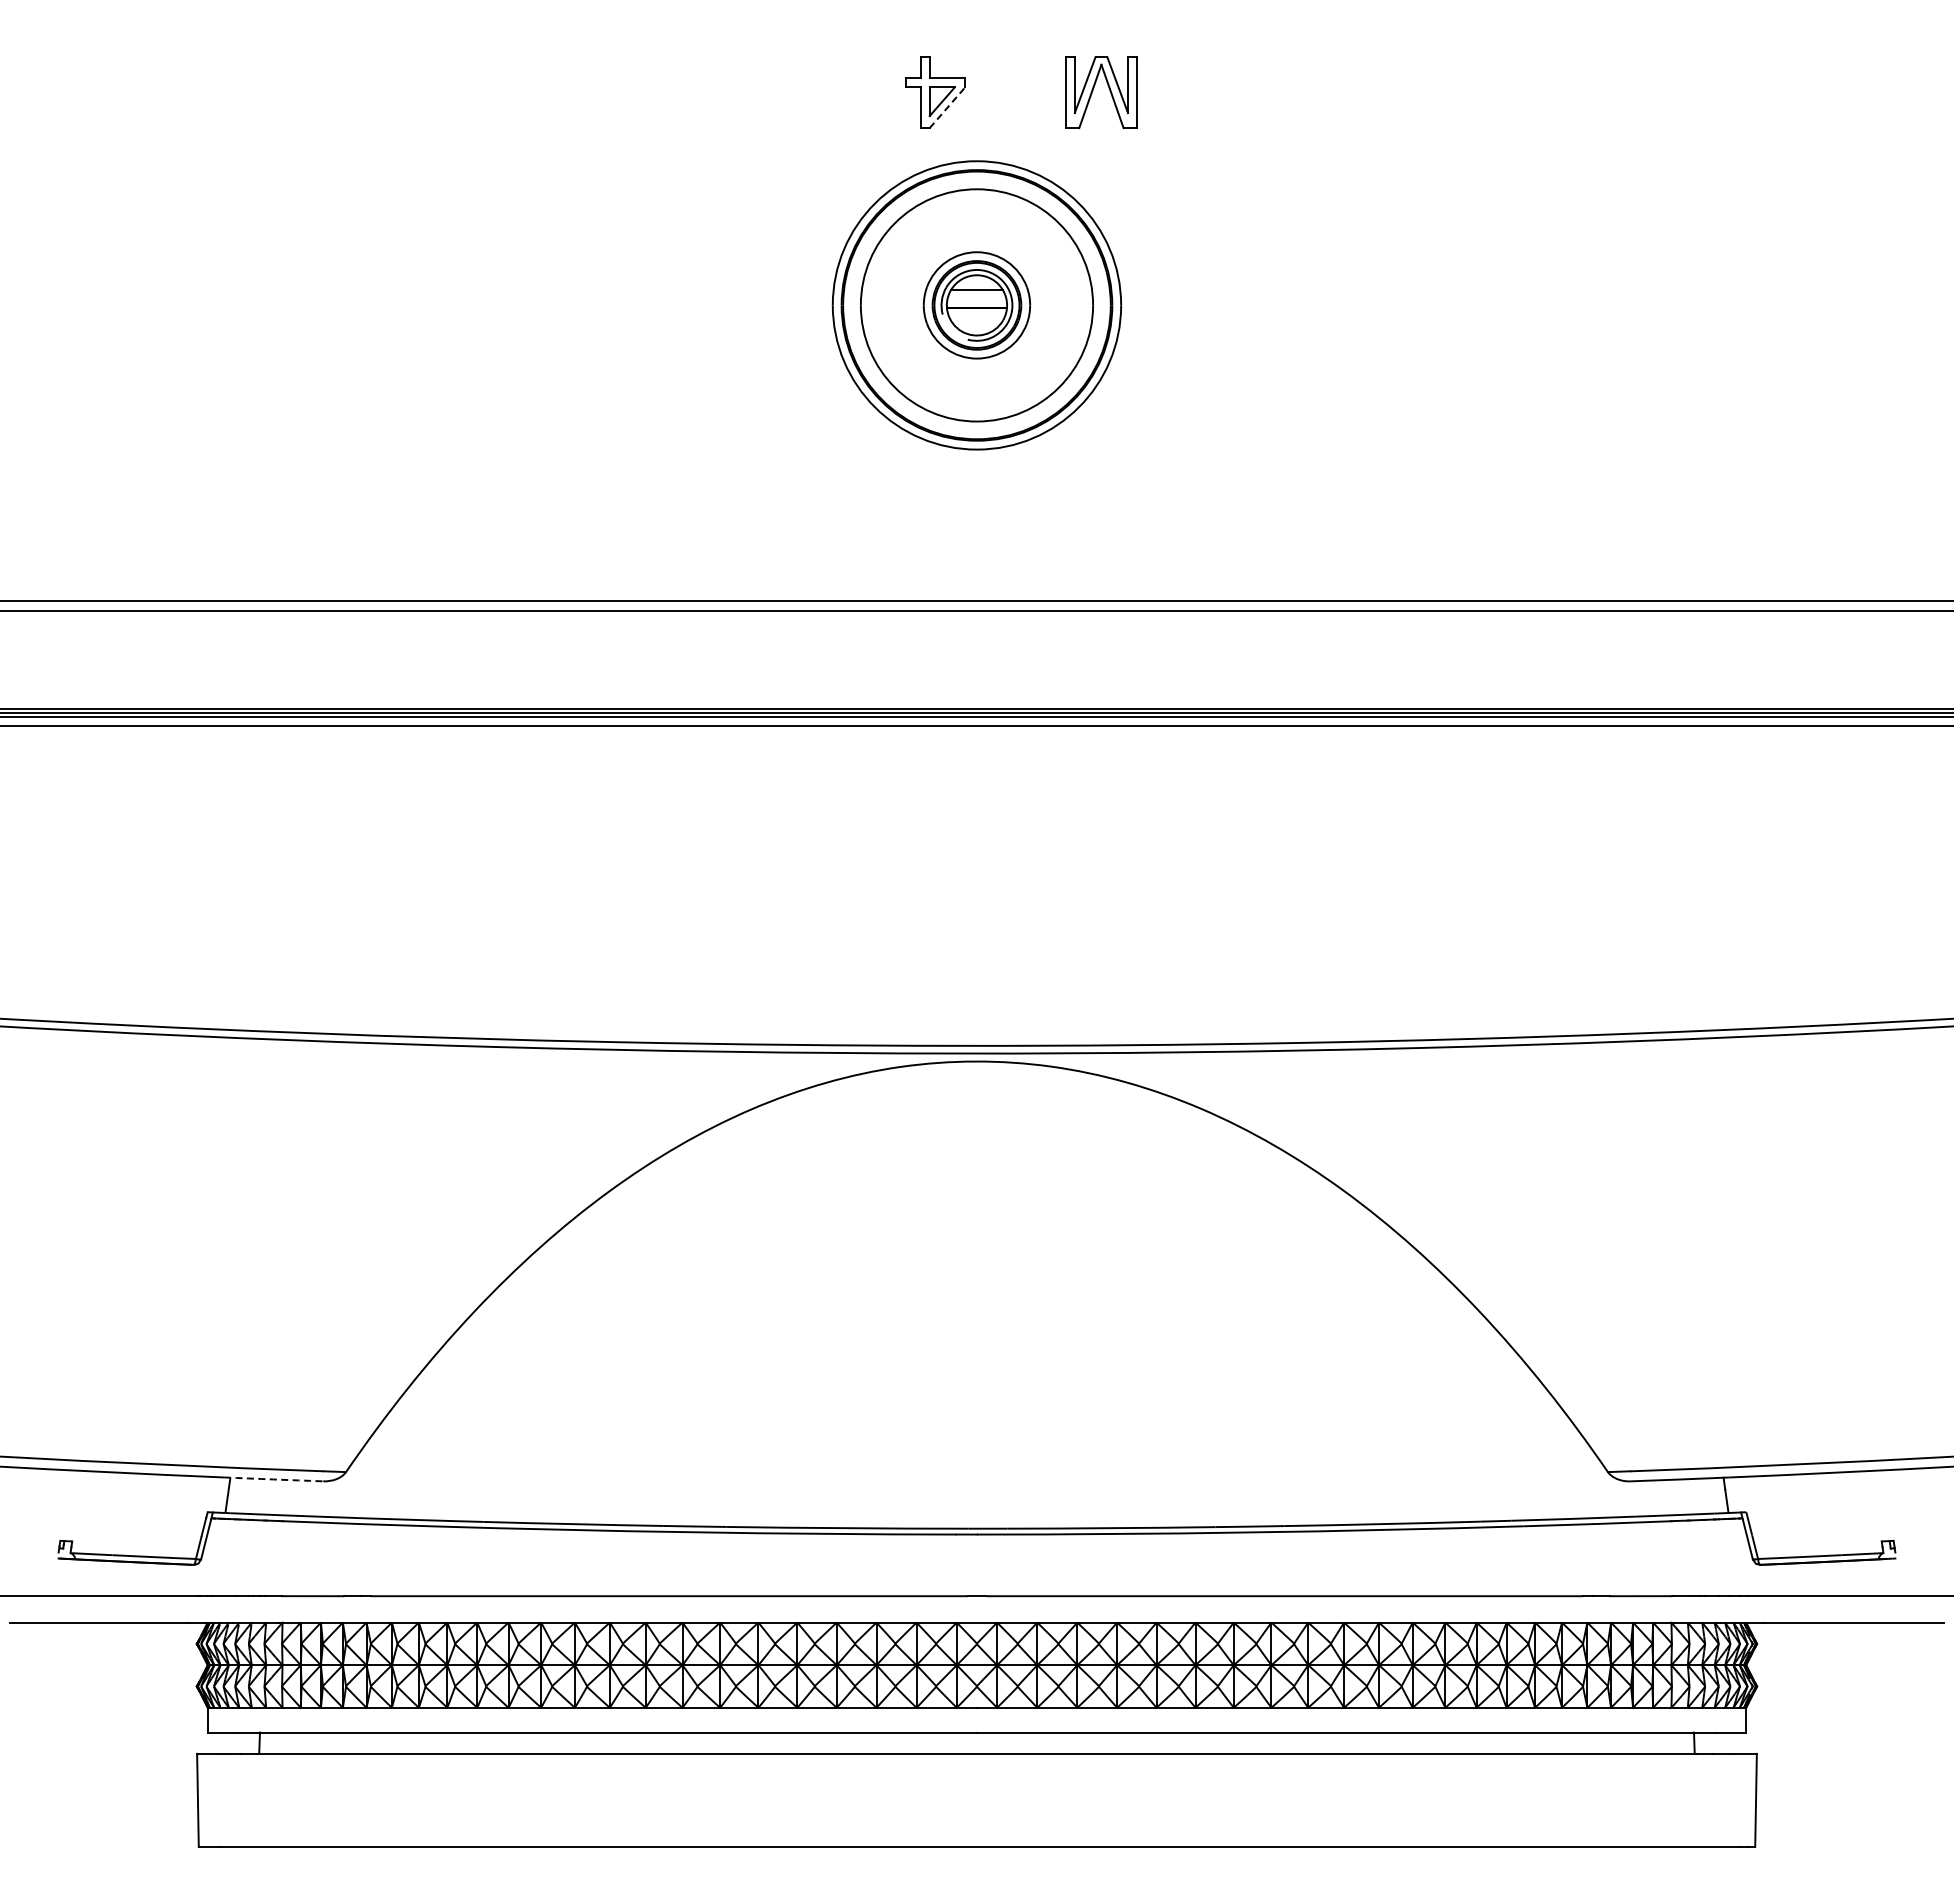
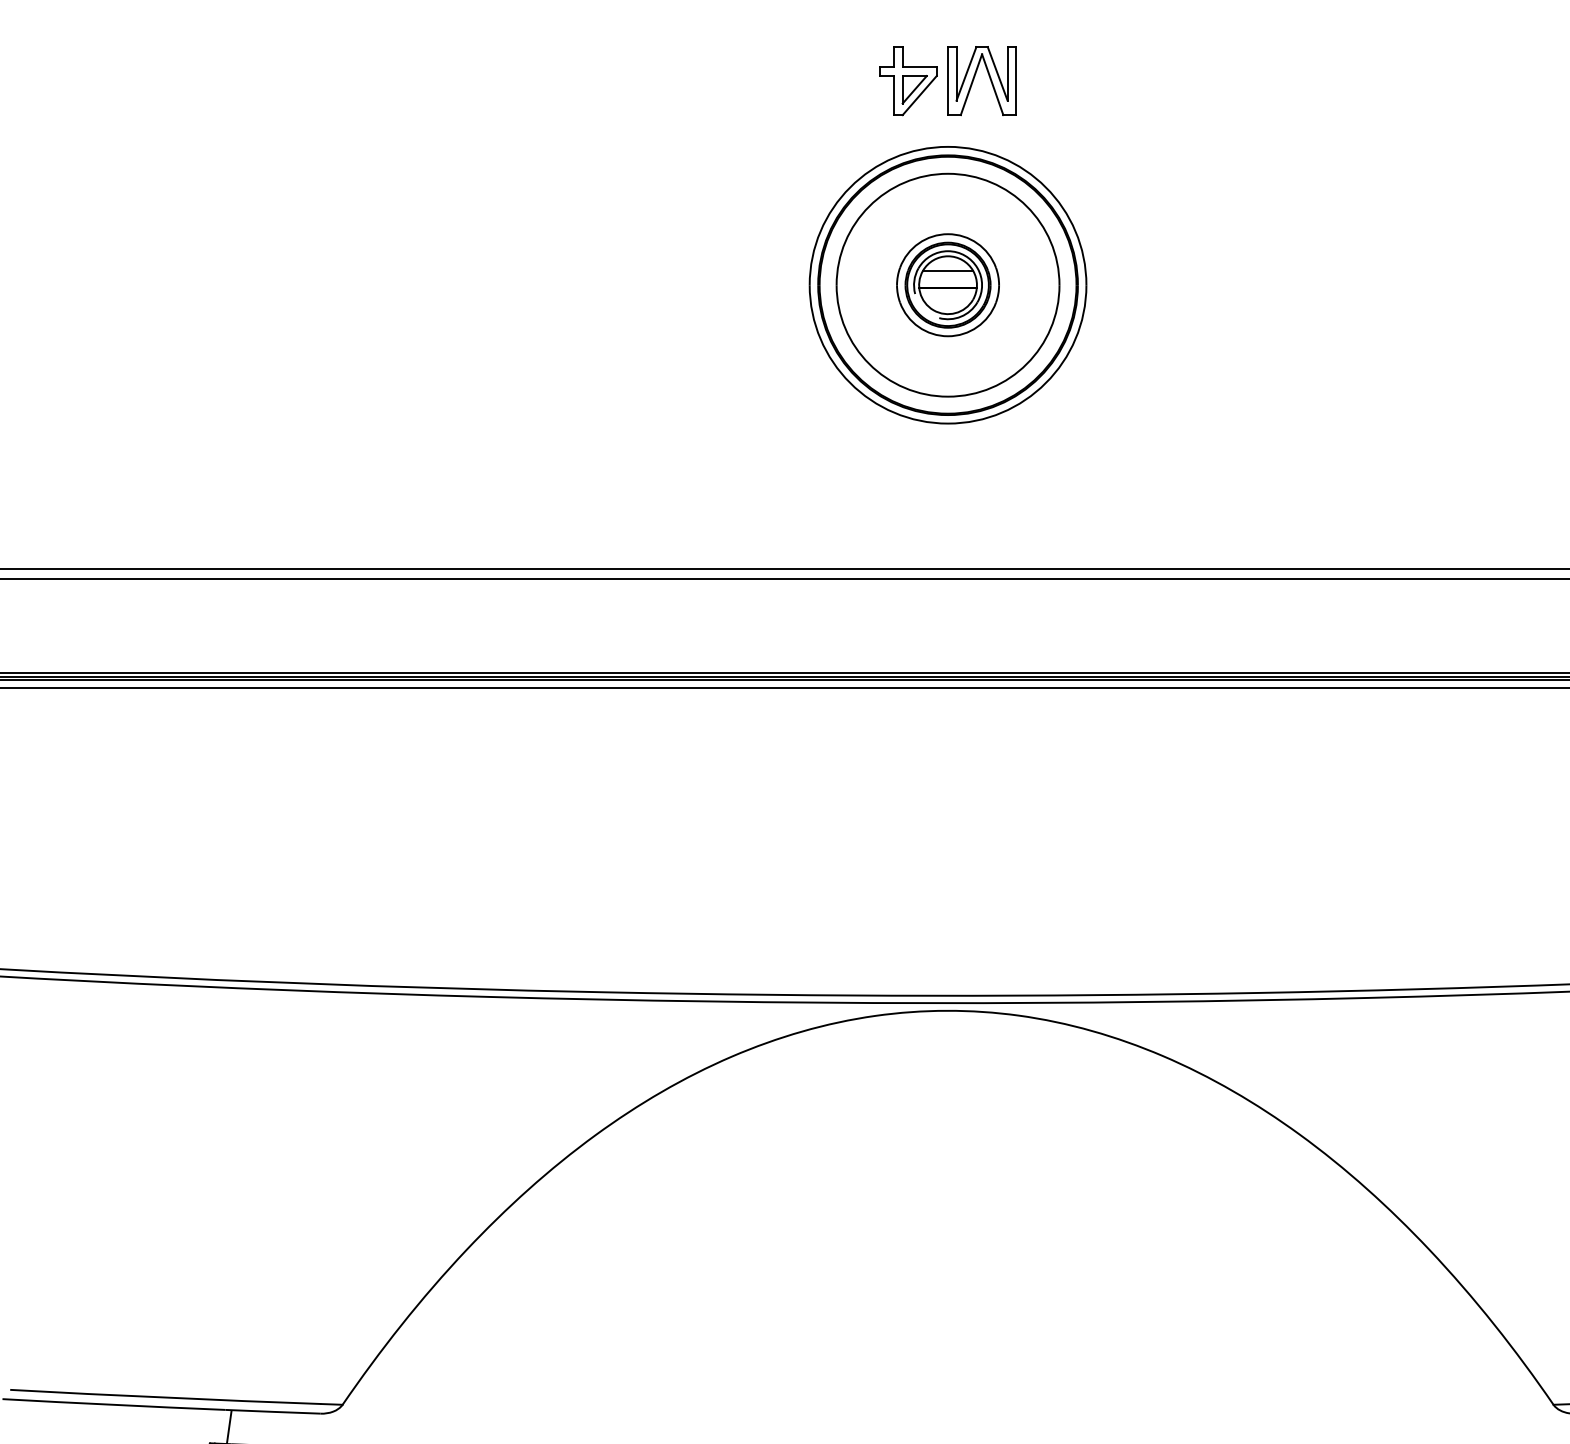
part: (1094, 88) -> (975, 77), moved
line: (947, 107) -> (919, 95), dashed -> solid
arc: (273, 1479) -> (273, 1411), dashed -> solid

